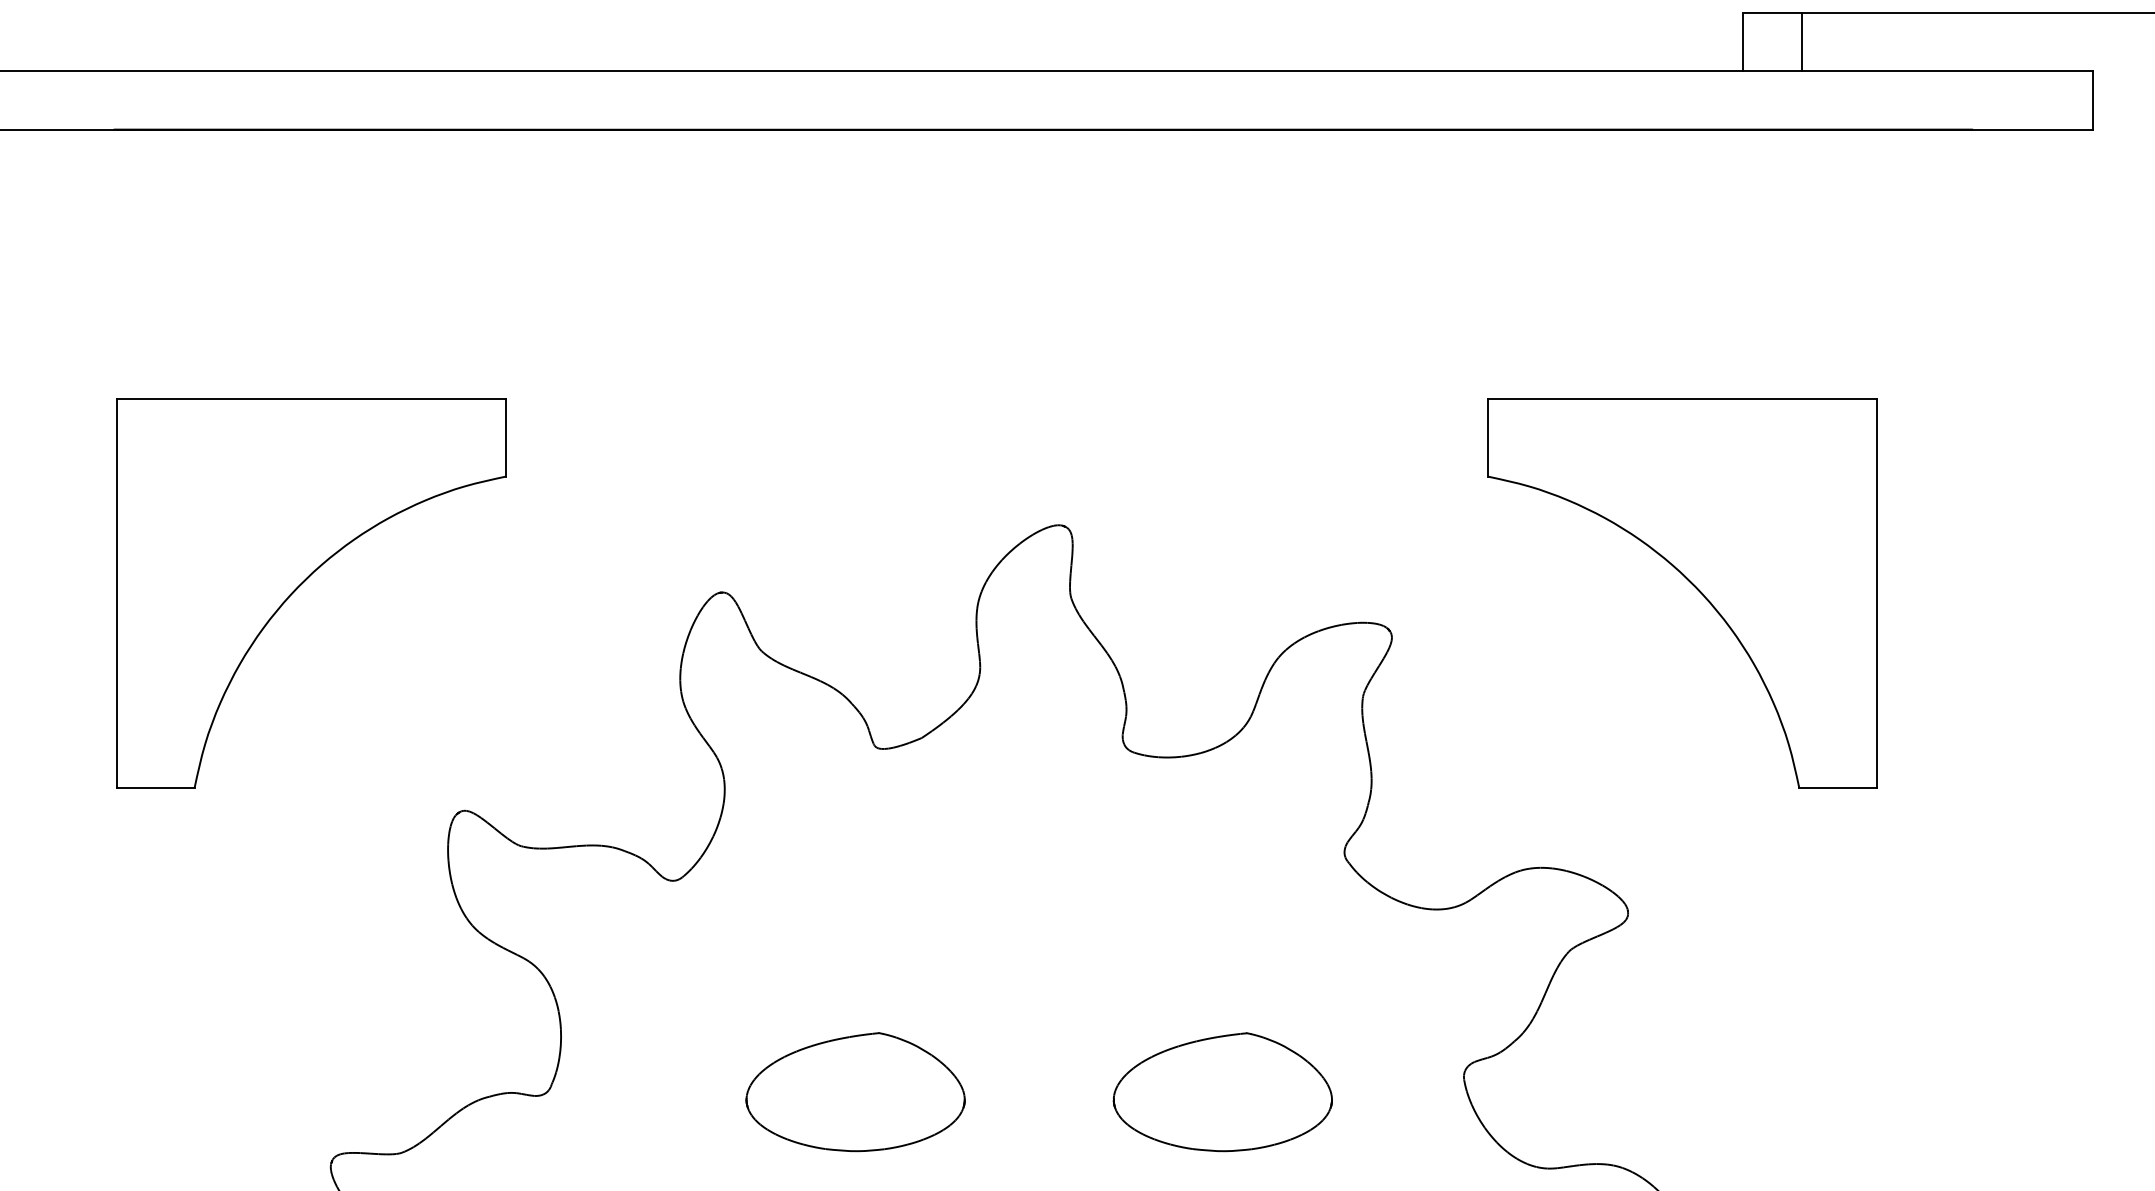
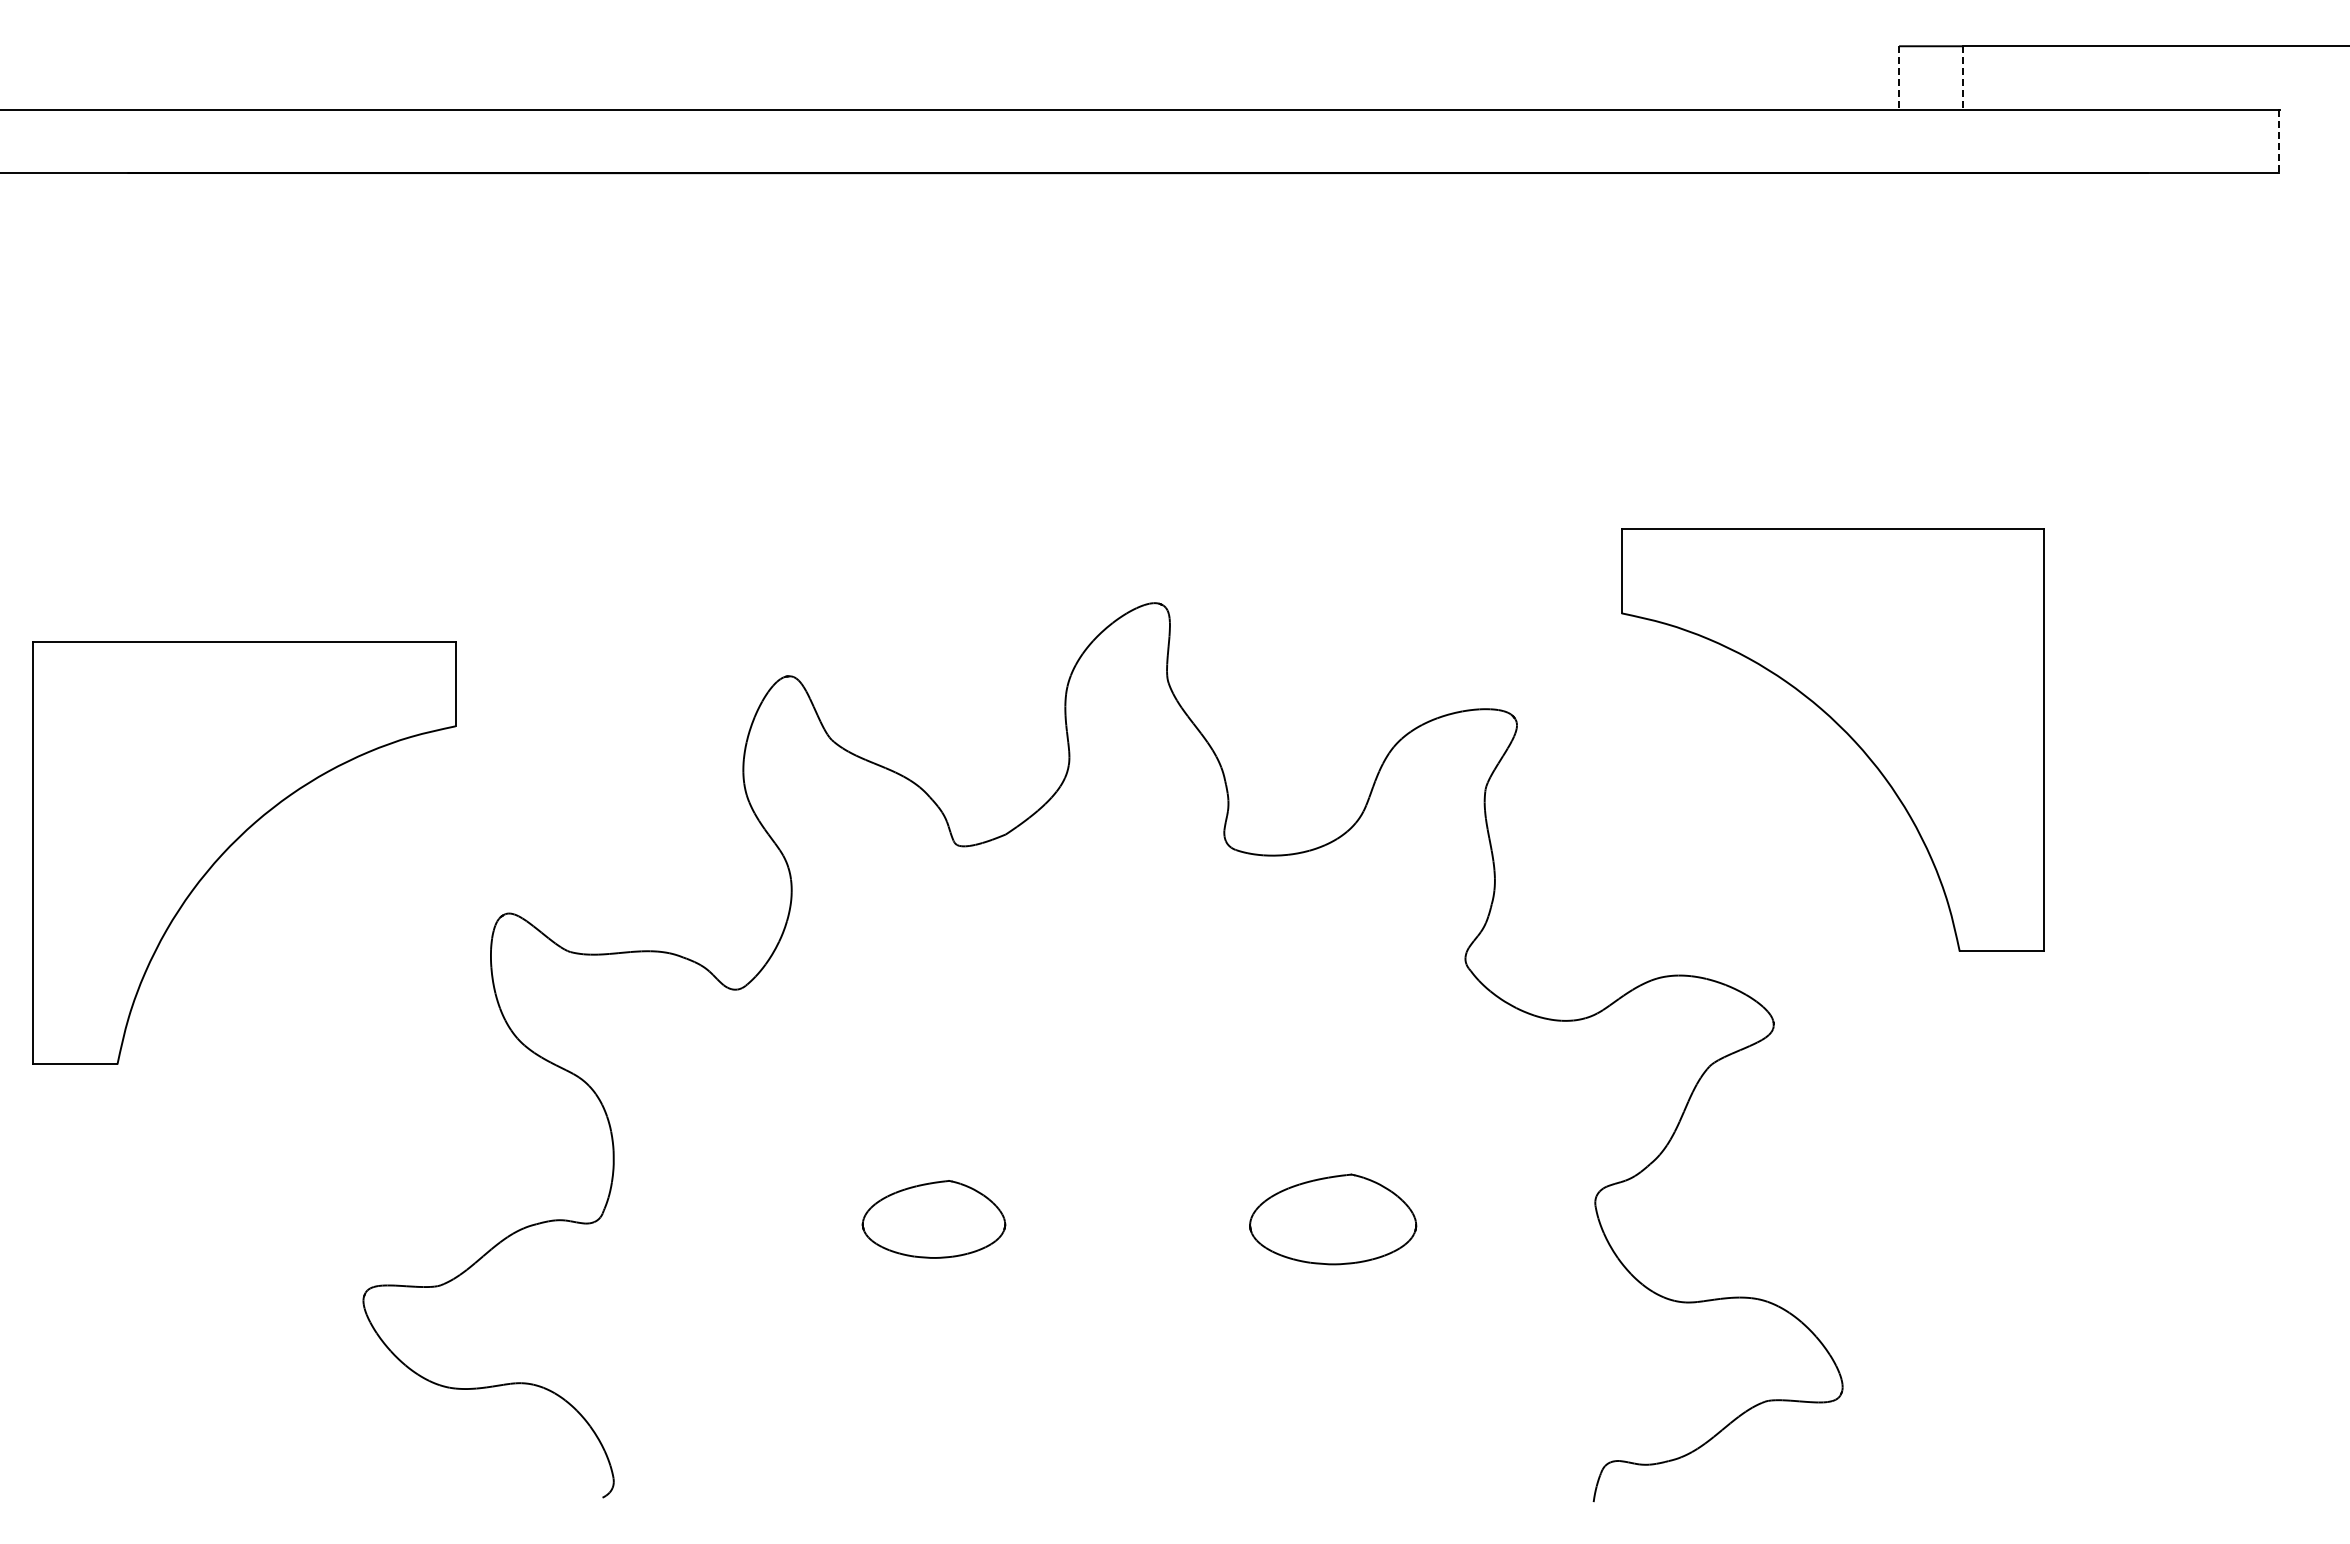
line: (1743, 41) -> (1899, 77), solid -> dashed
line: (1801, 41) -> (1962, 77), solid -> dashed
line: (2093, 100) -> (2279, 141), solid -> dashed
part: (303, 583) -> (235, 842), moved
part: (1690, 583) -> (1841, 729), moved
part: (855, 1092) -> (933, 1219), size x0.6
part: (1222, 1092) -> (1332, 1219), size x0.7

